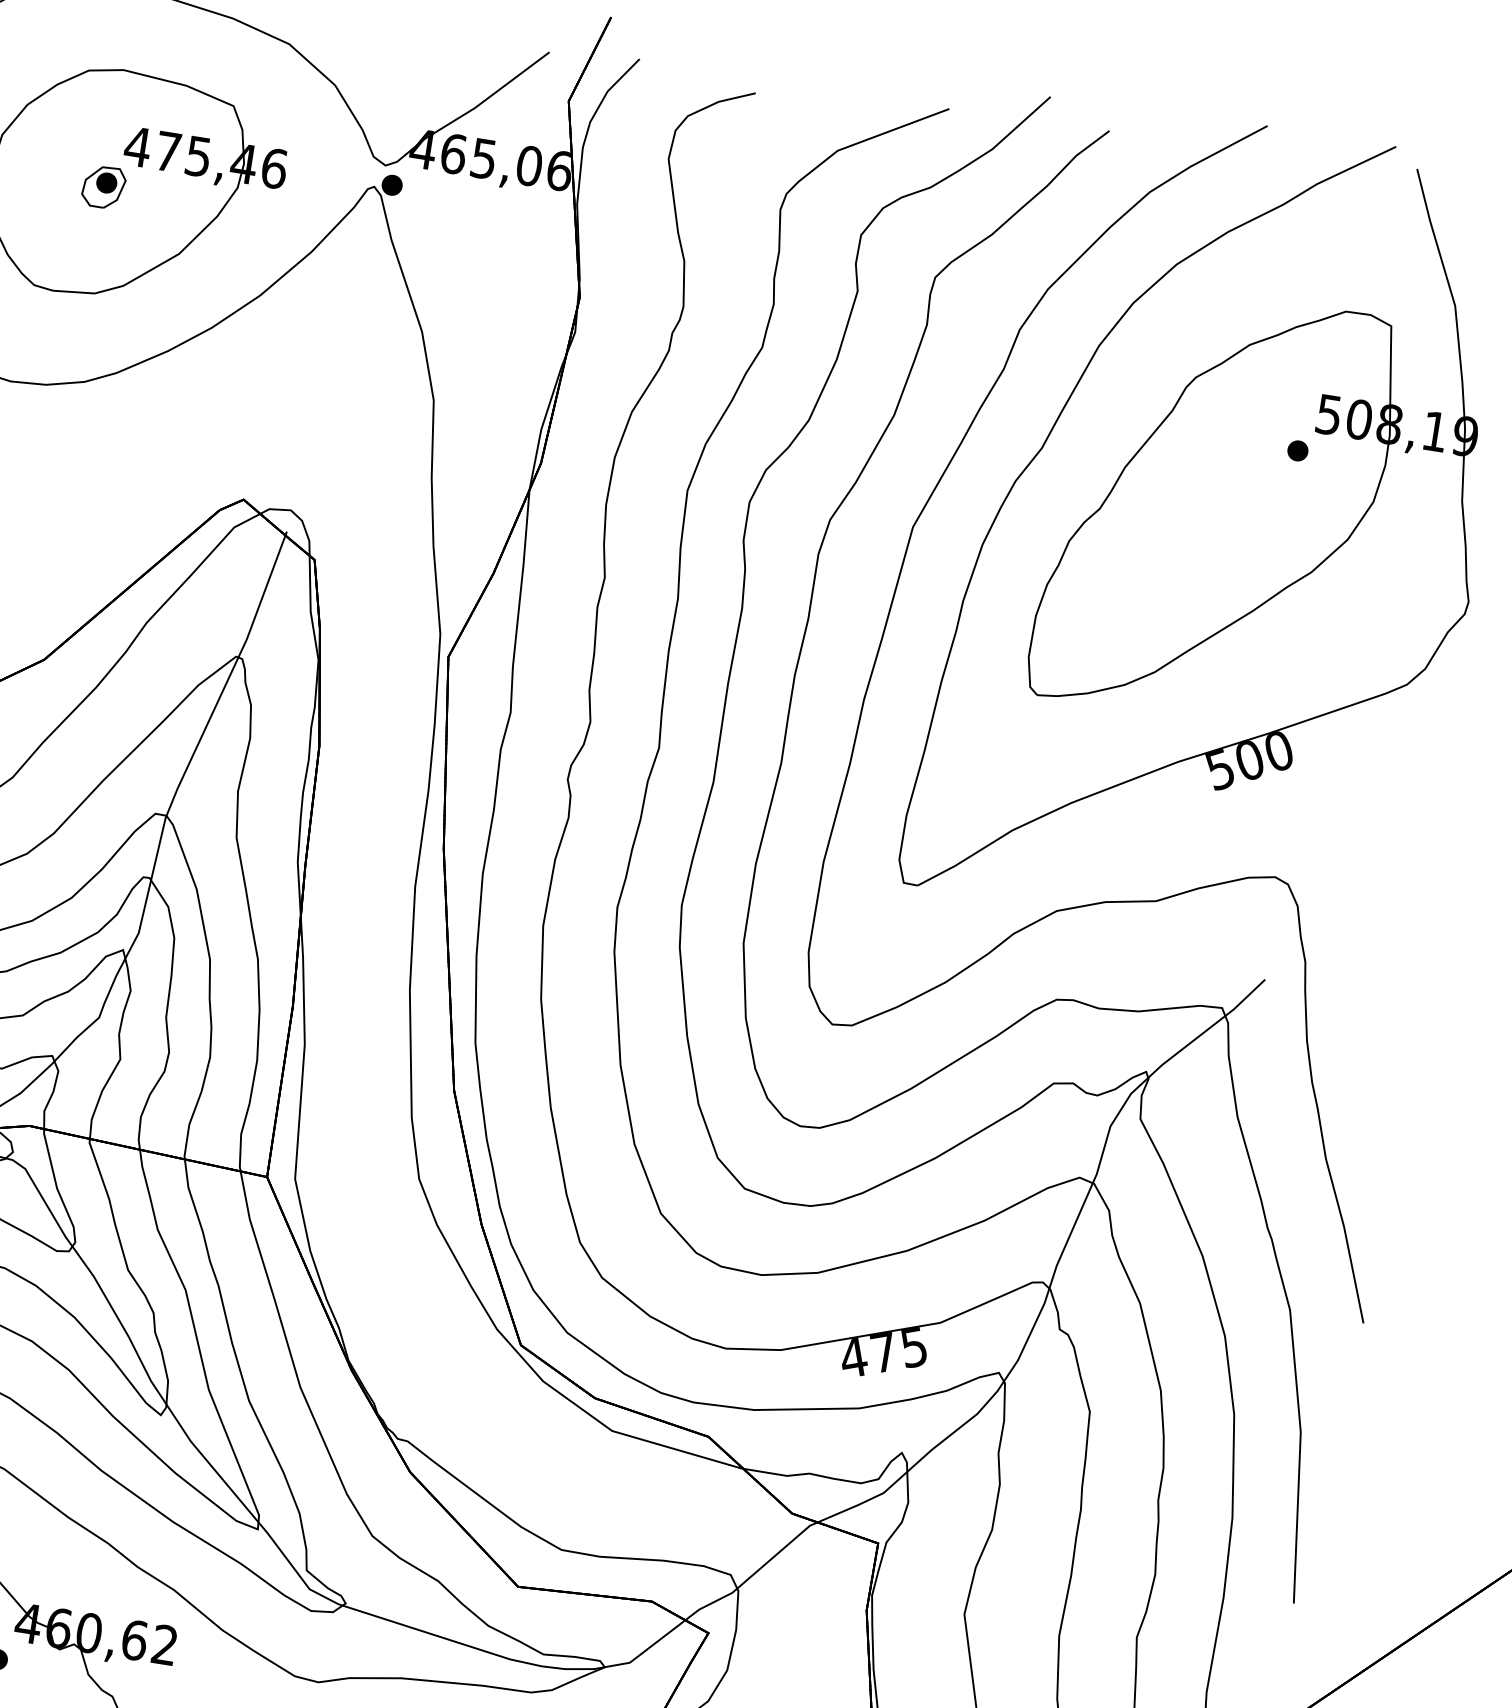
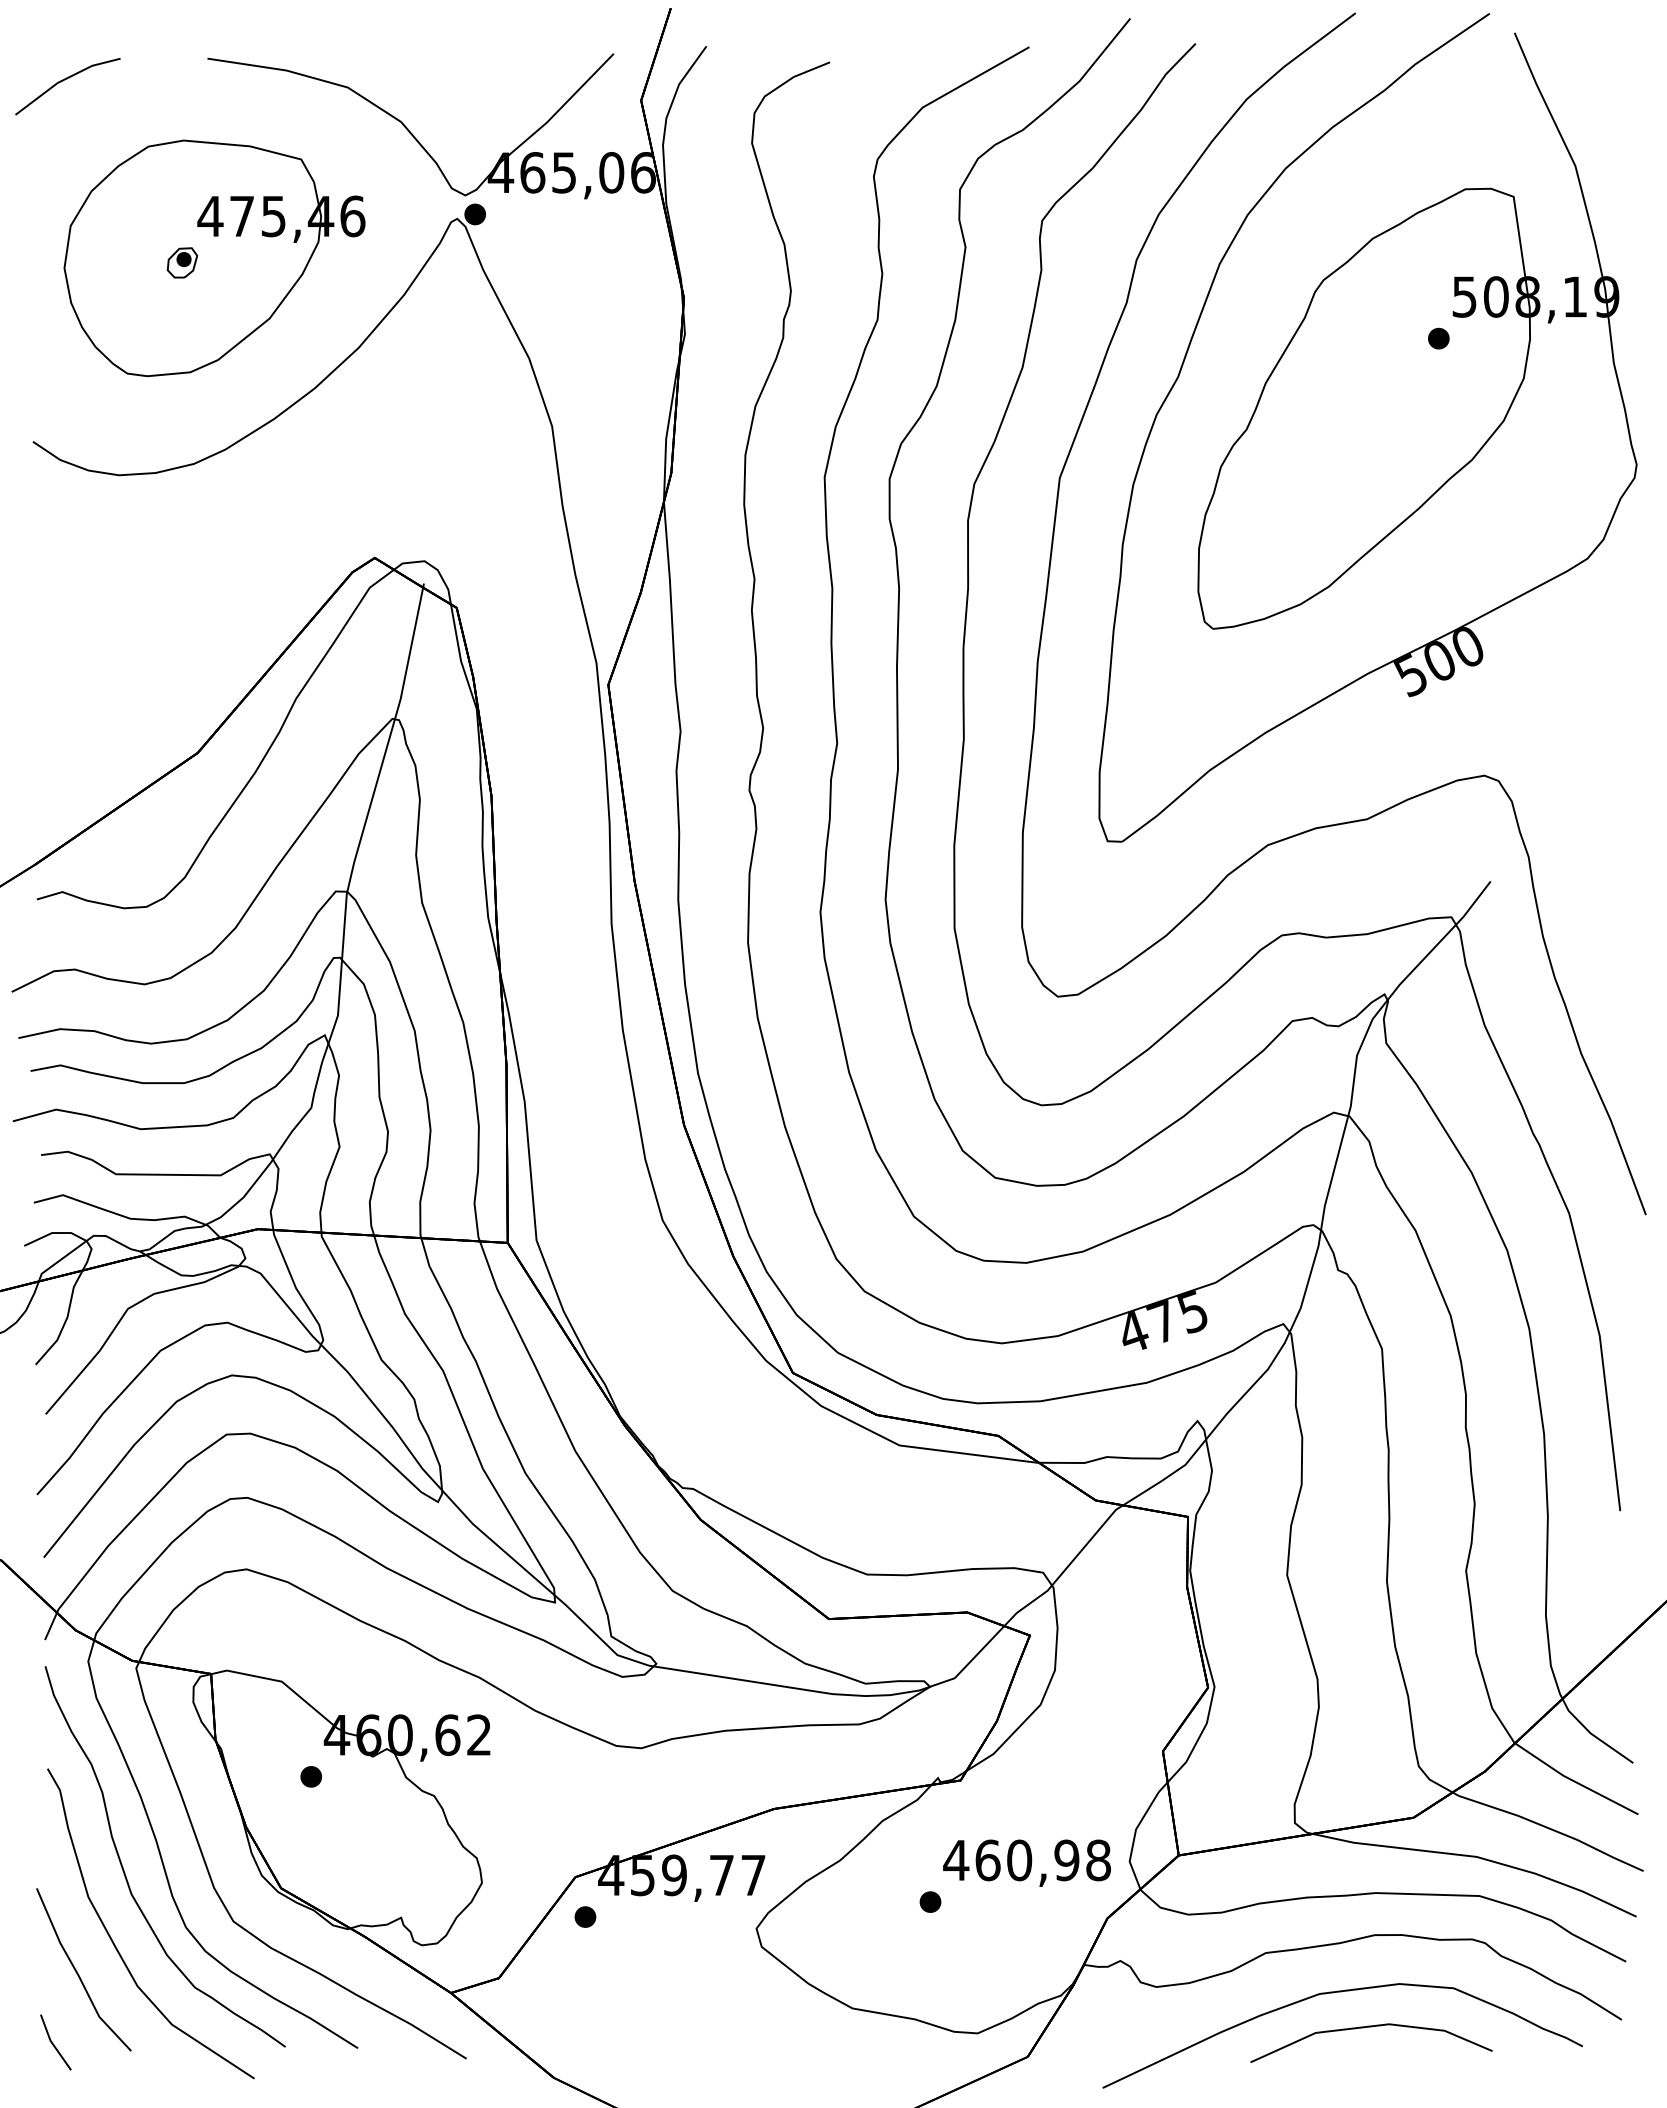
part: (104, 186) -> (182, 262), size x0.7

